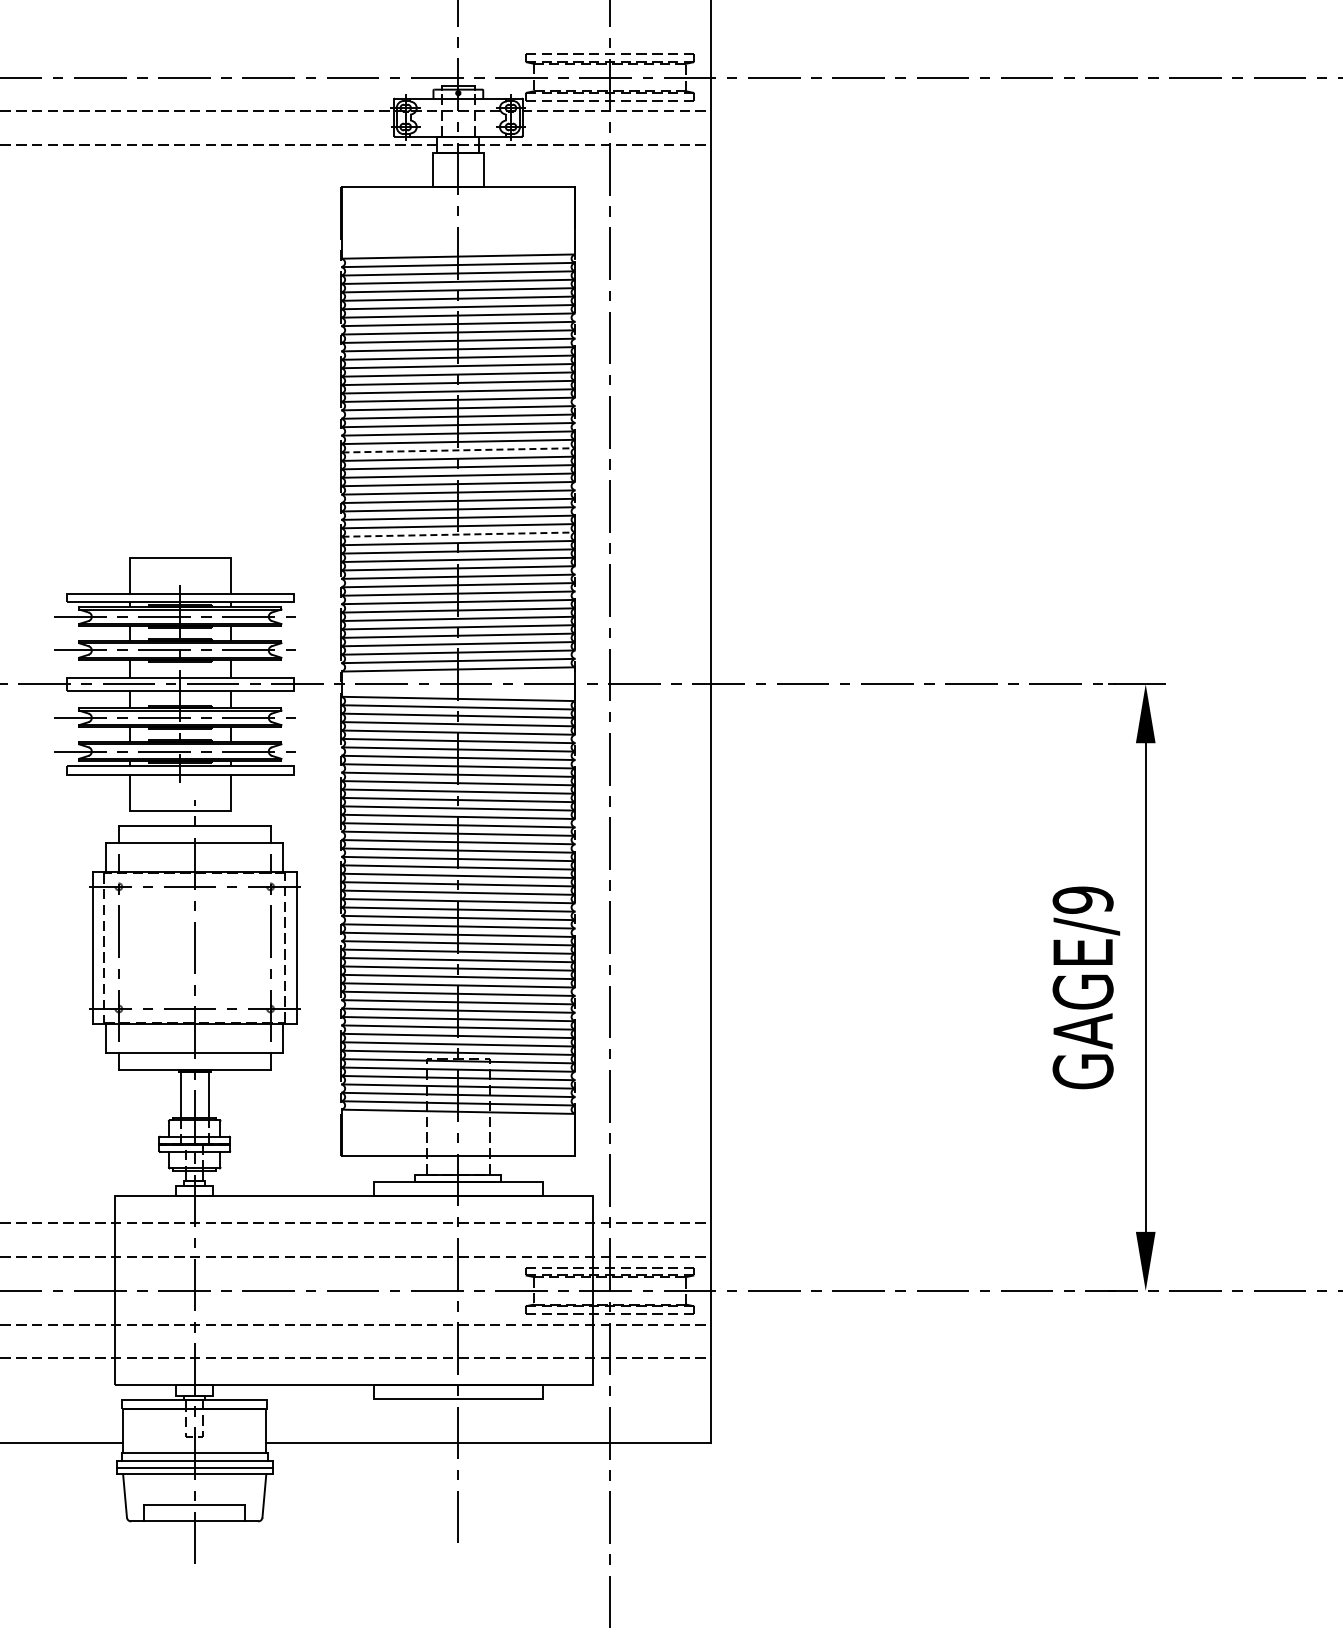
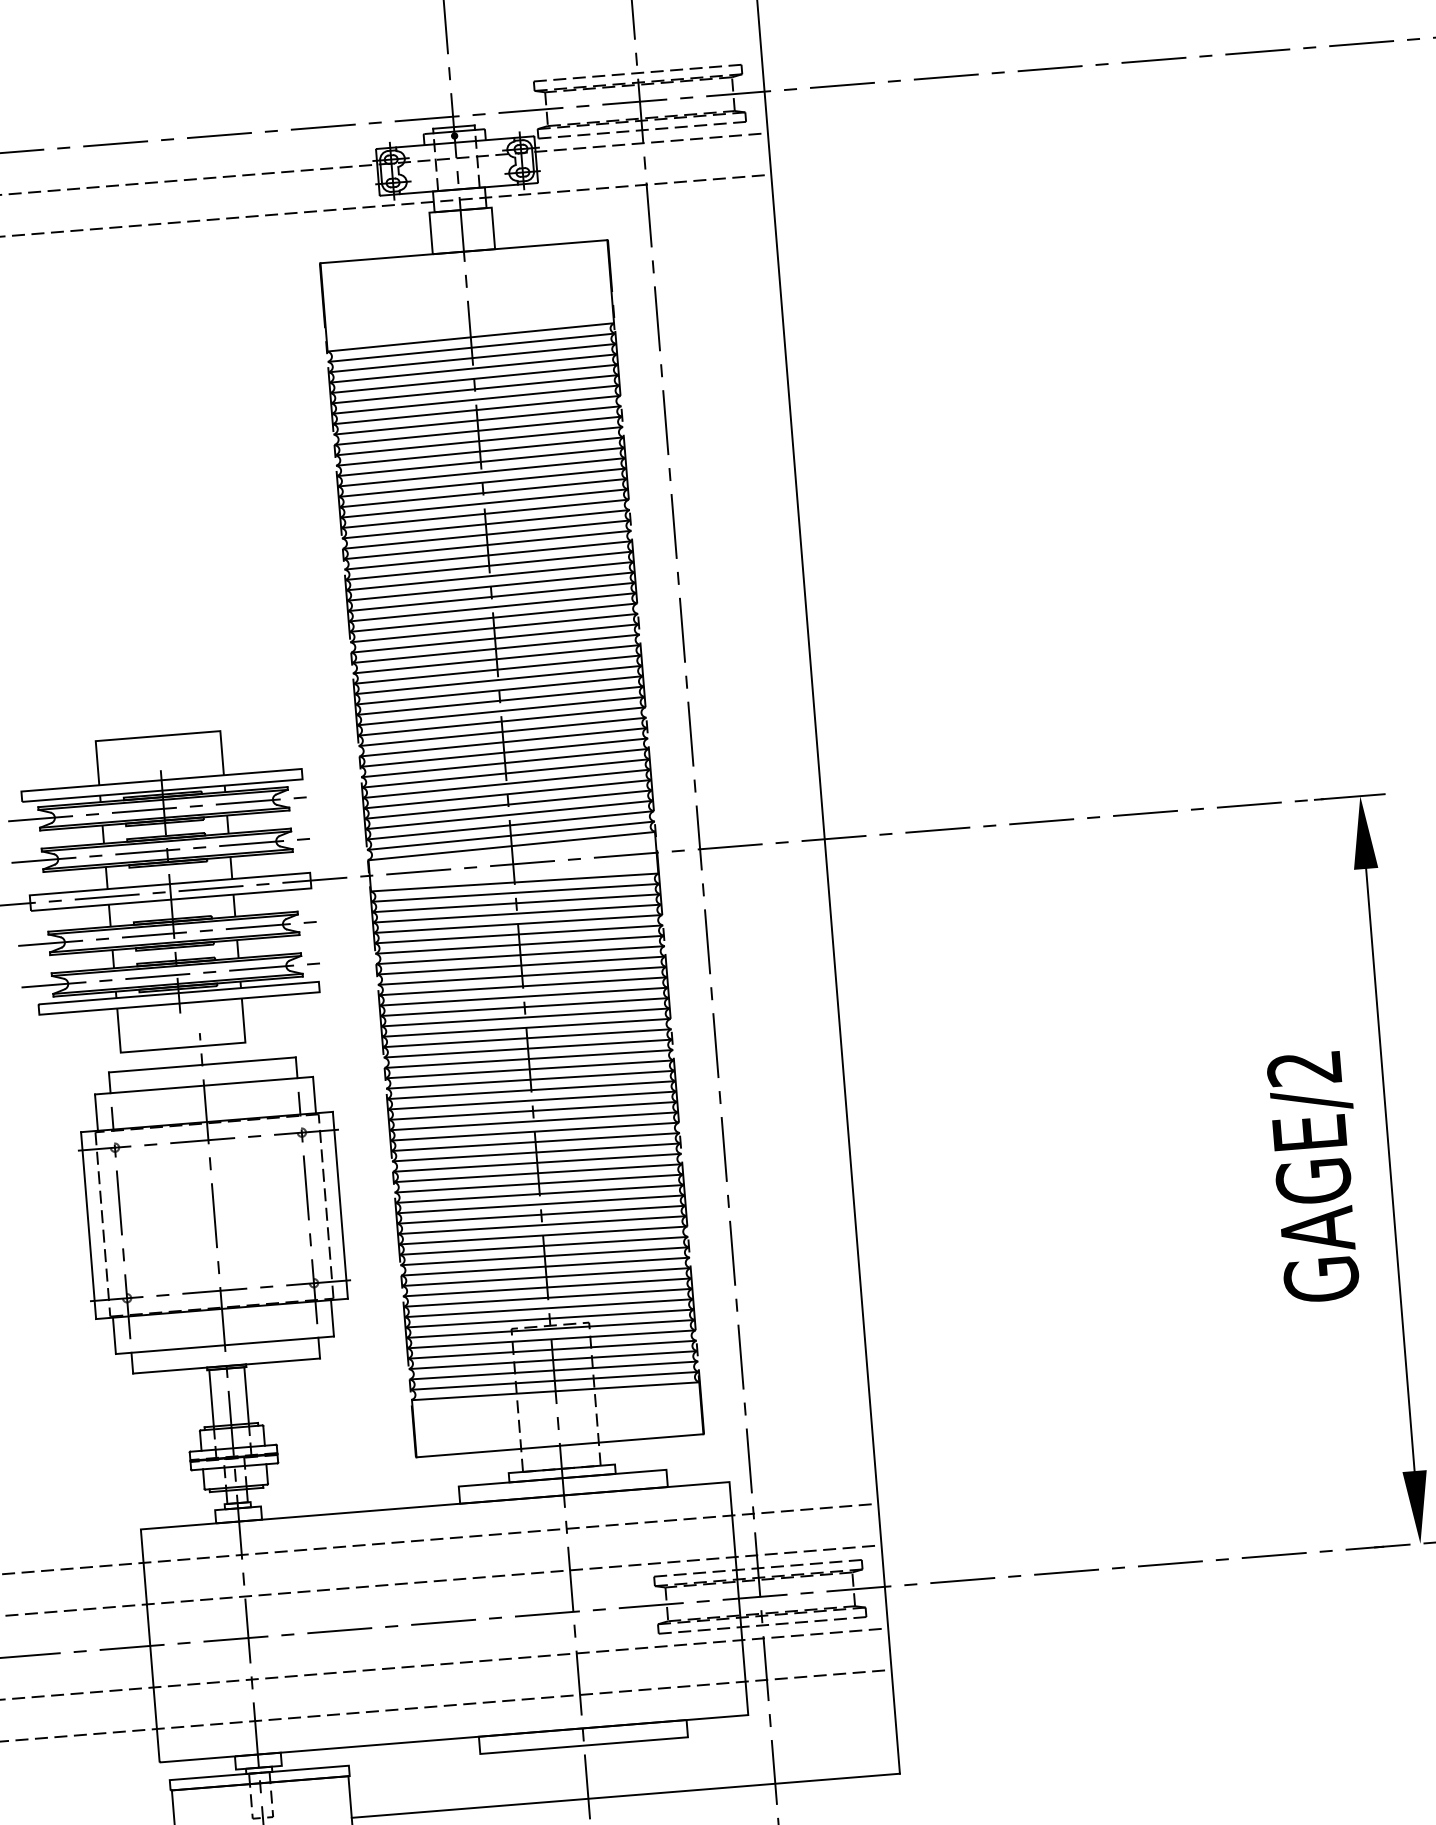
line: (458, 450) -> (490, 576), dashed -> solid
line: (458, 534) -> (498, 679), dashed -> solid
text: (1082, 899) -> (1303, 1067), GAGE/9 -> GAGE/2

